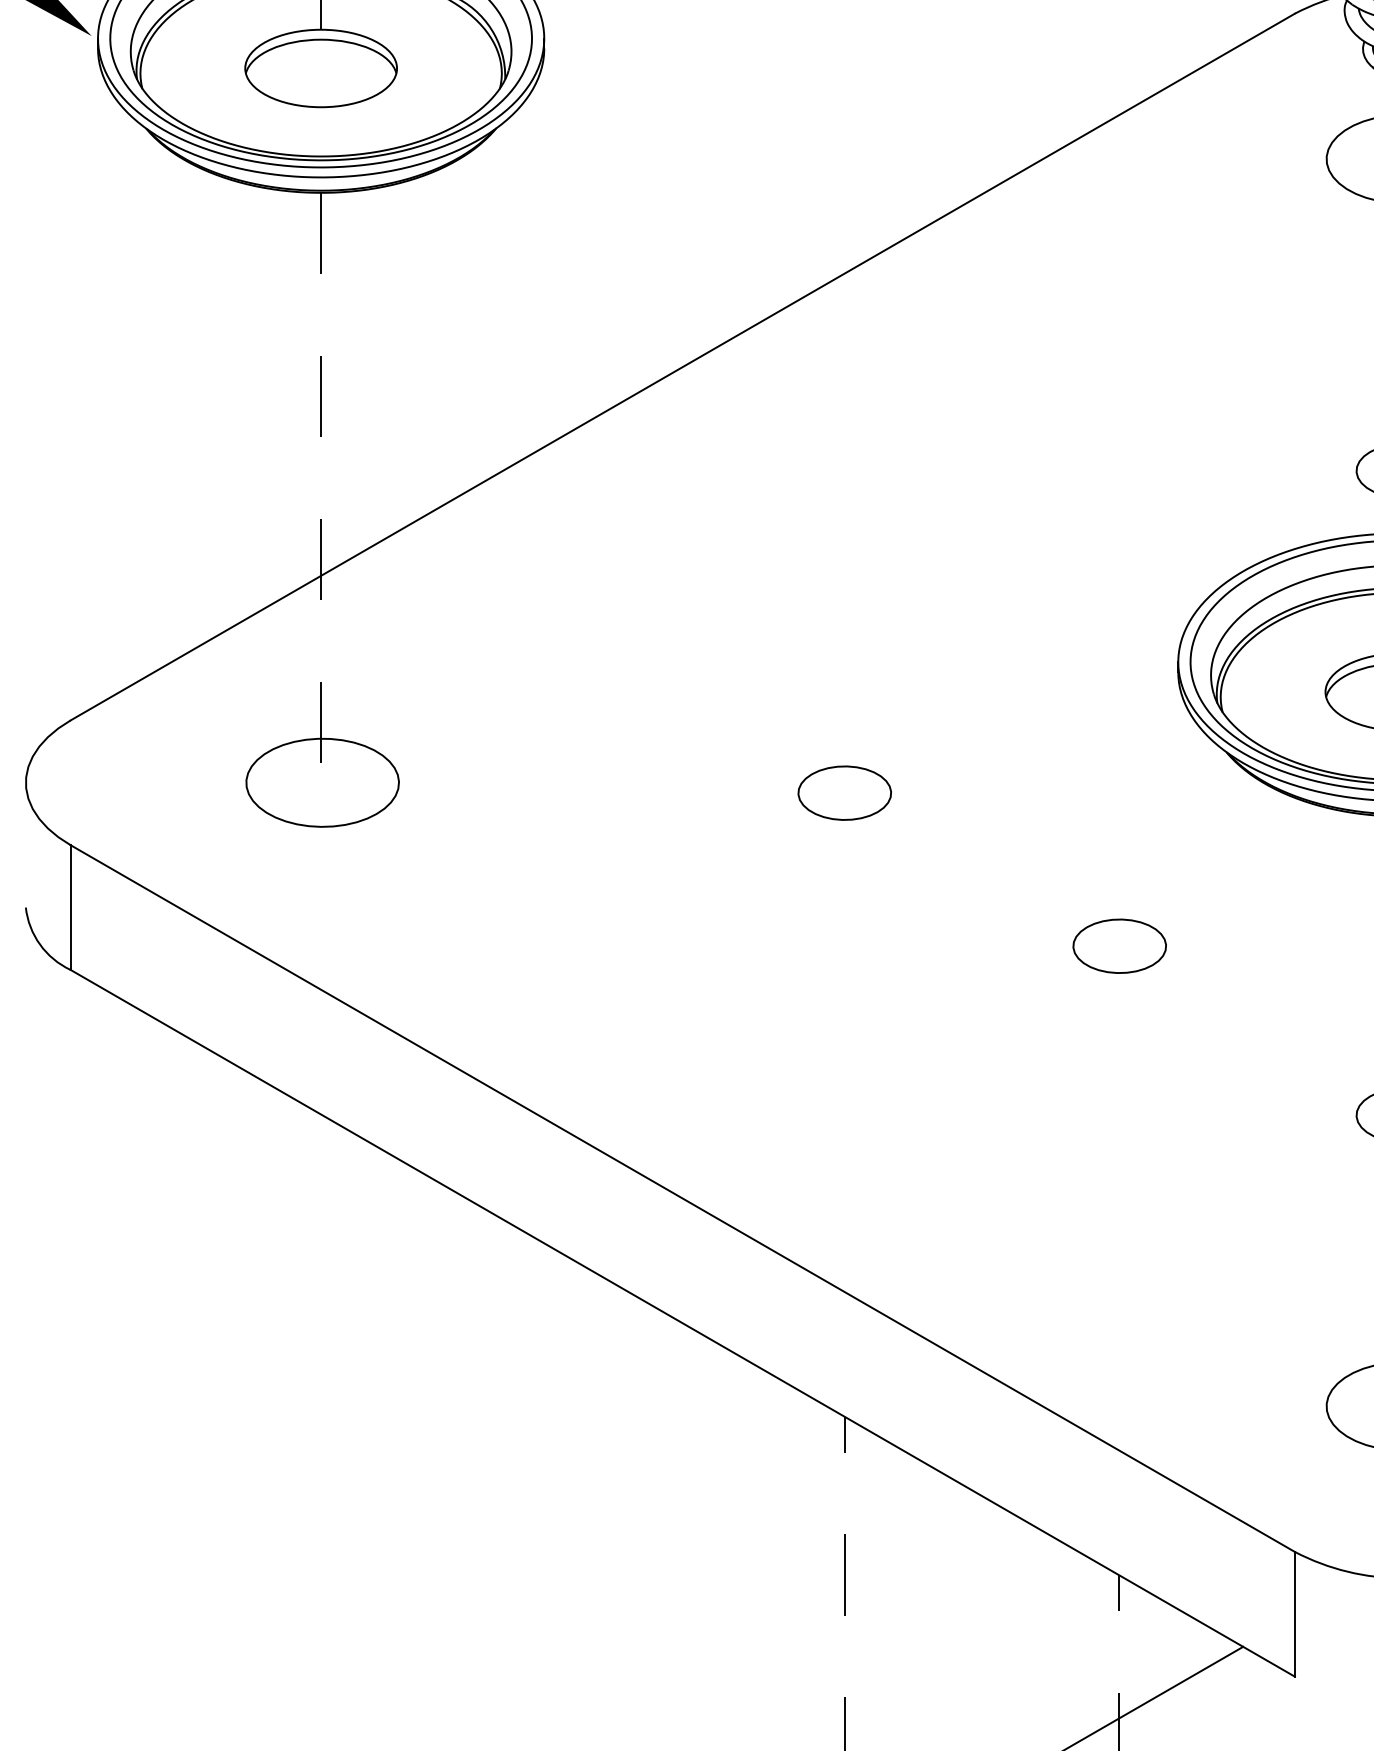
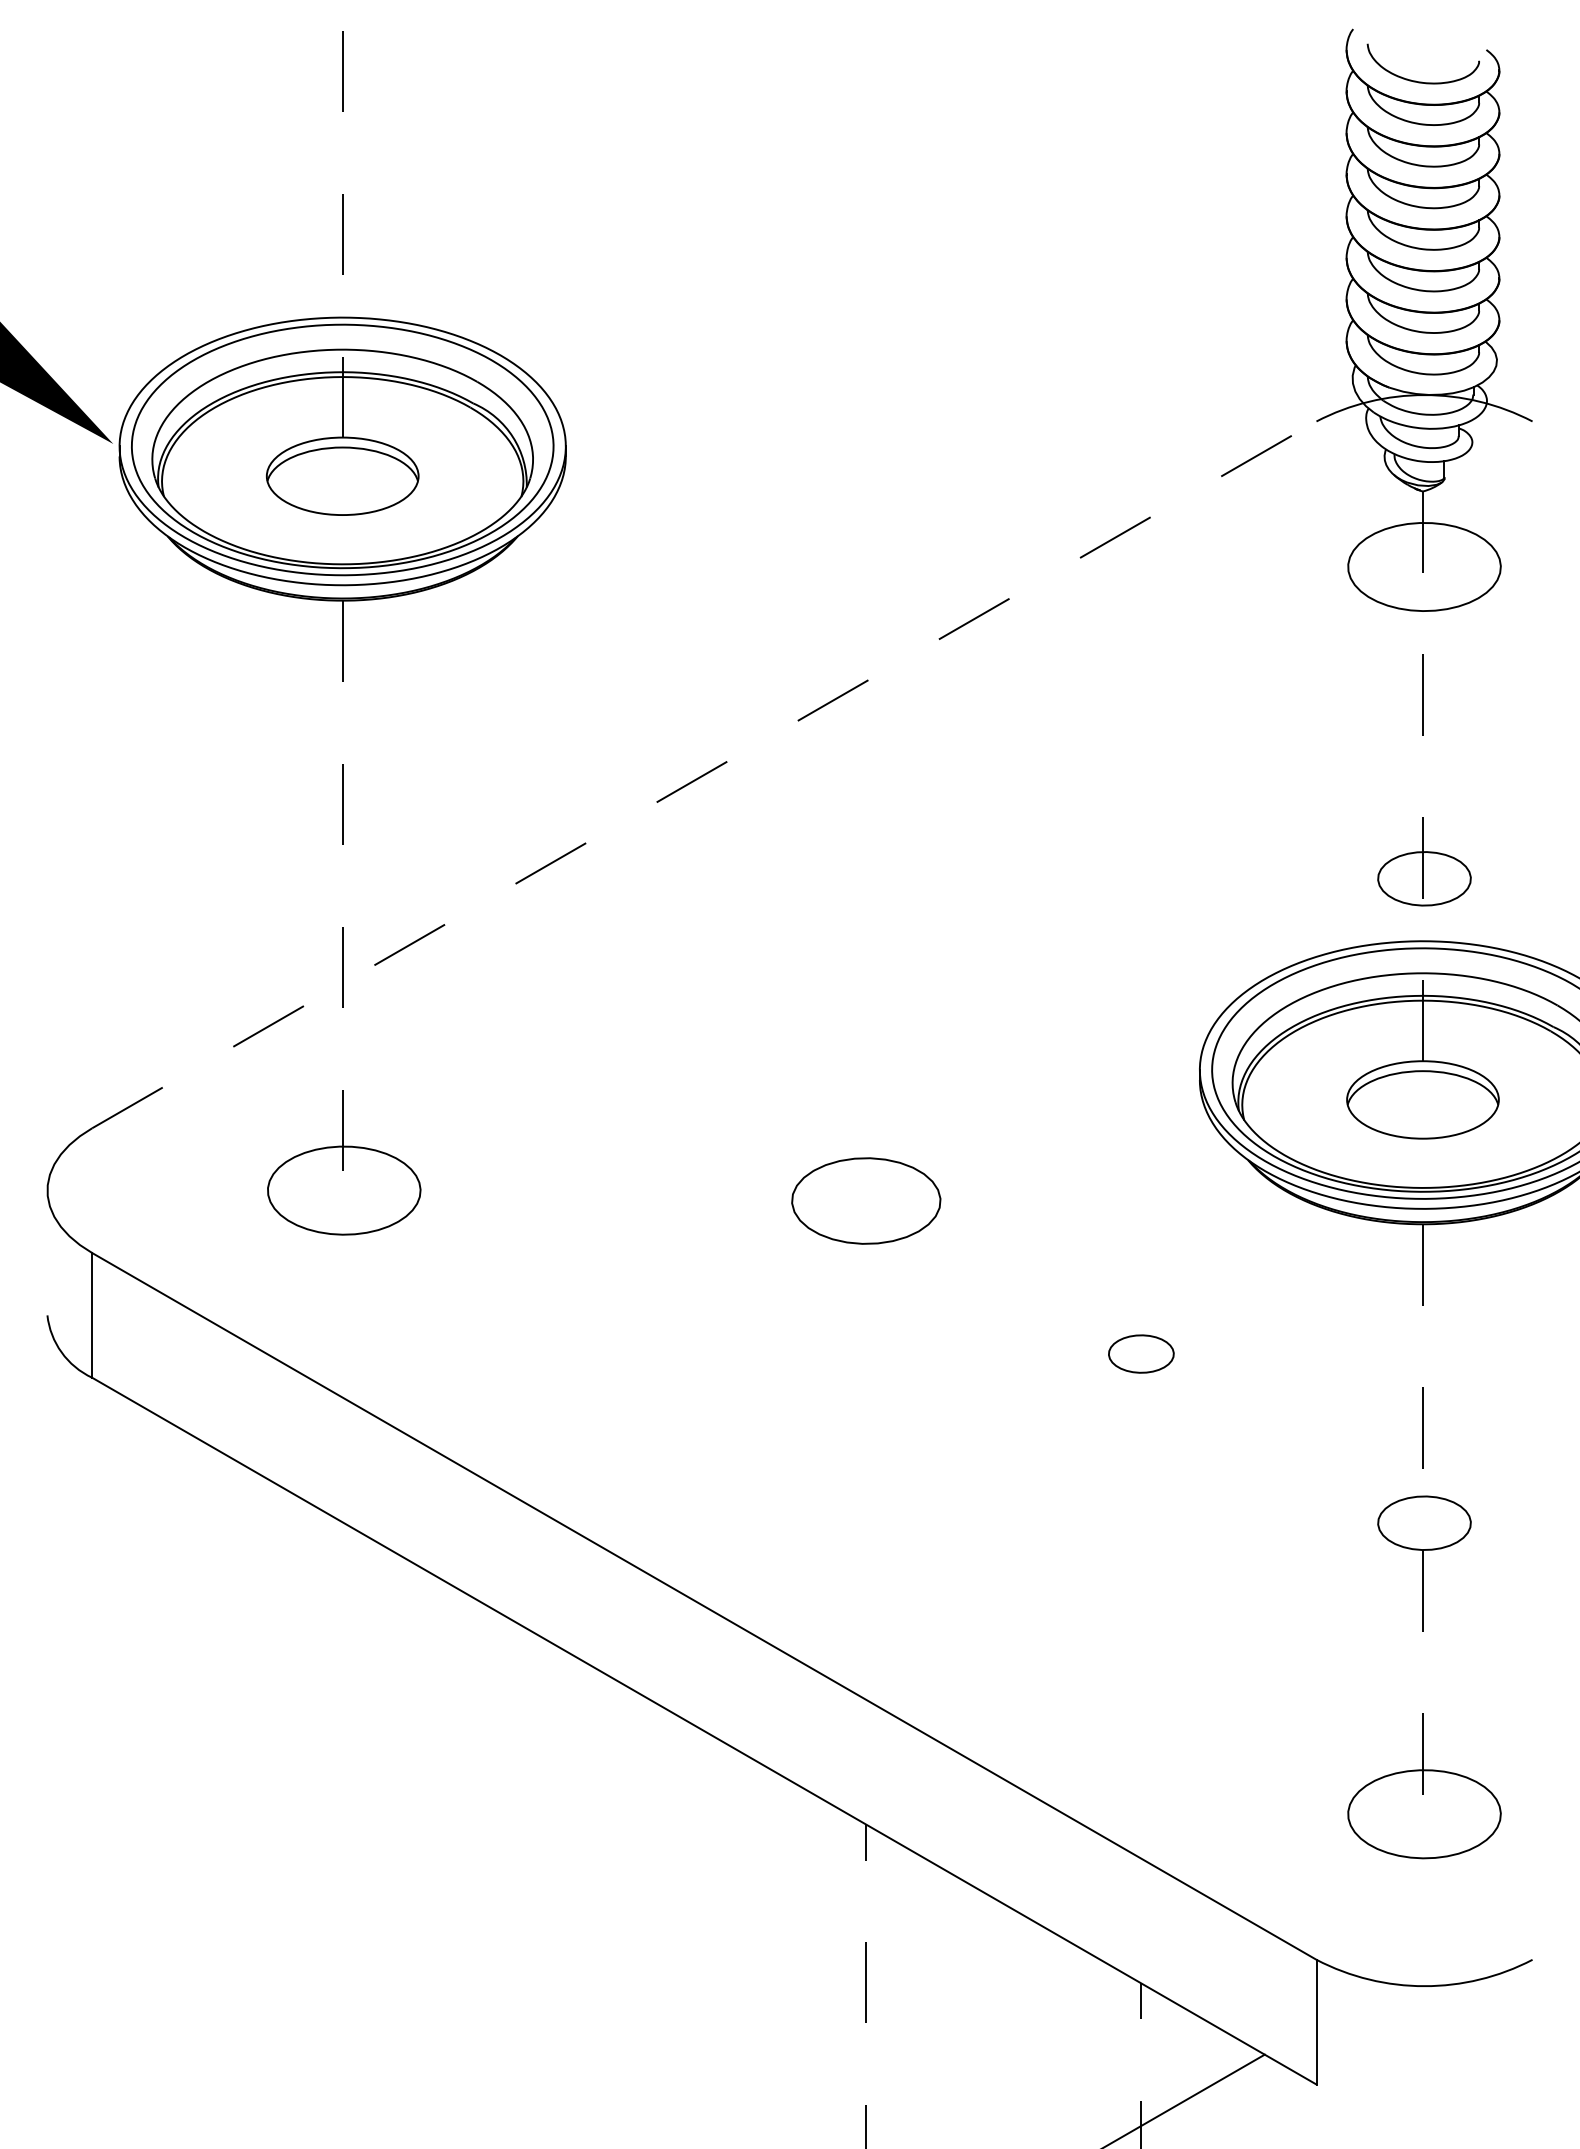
line: (682, 366) -> (704, 774), solid -> dashed
part: (844, 792) -> (866, 1200), size x1.6
part: (1119, 945) -> (1141, 1353), size x0.7

